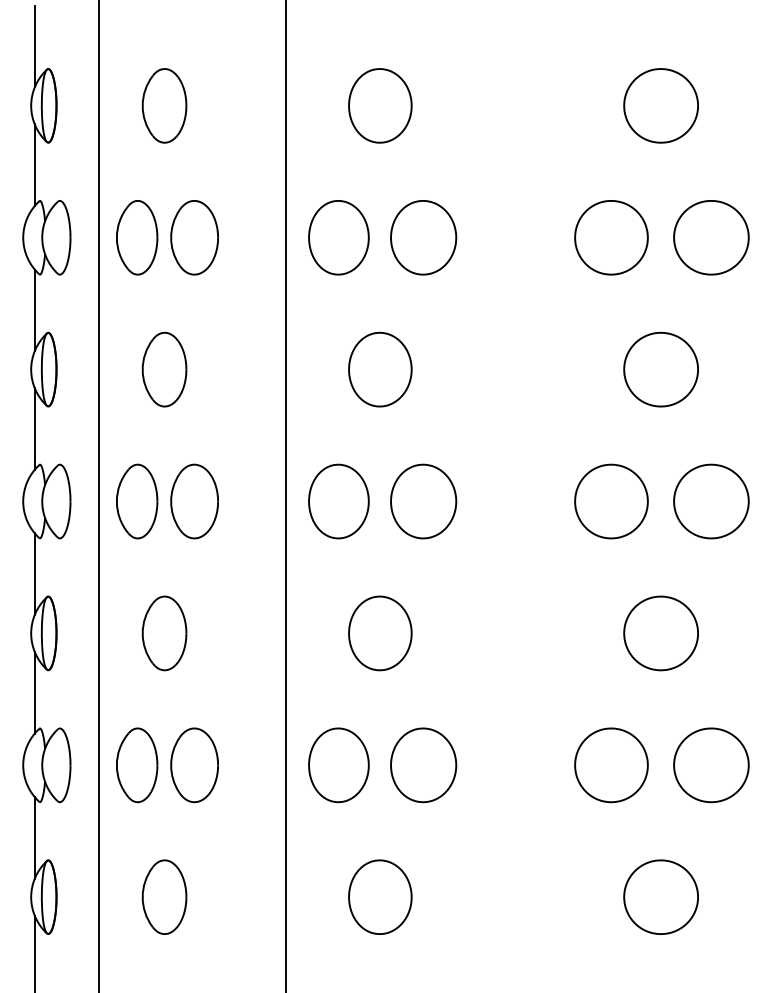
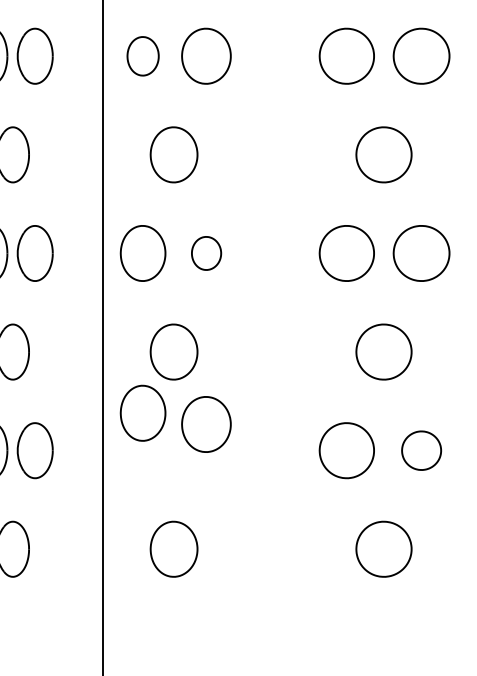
part: (338, 237) -> (142, 56), size x0.7
part: (423, 501) -> (206, 253), size x0.6
part: (338, 765) -> (142, 413), moved
part: (423, 765) -> (206, 424), moved
part: (711, 765) -> (421, 450), size x0.7

